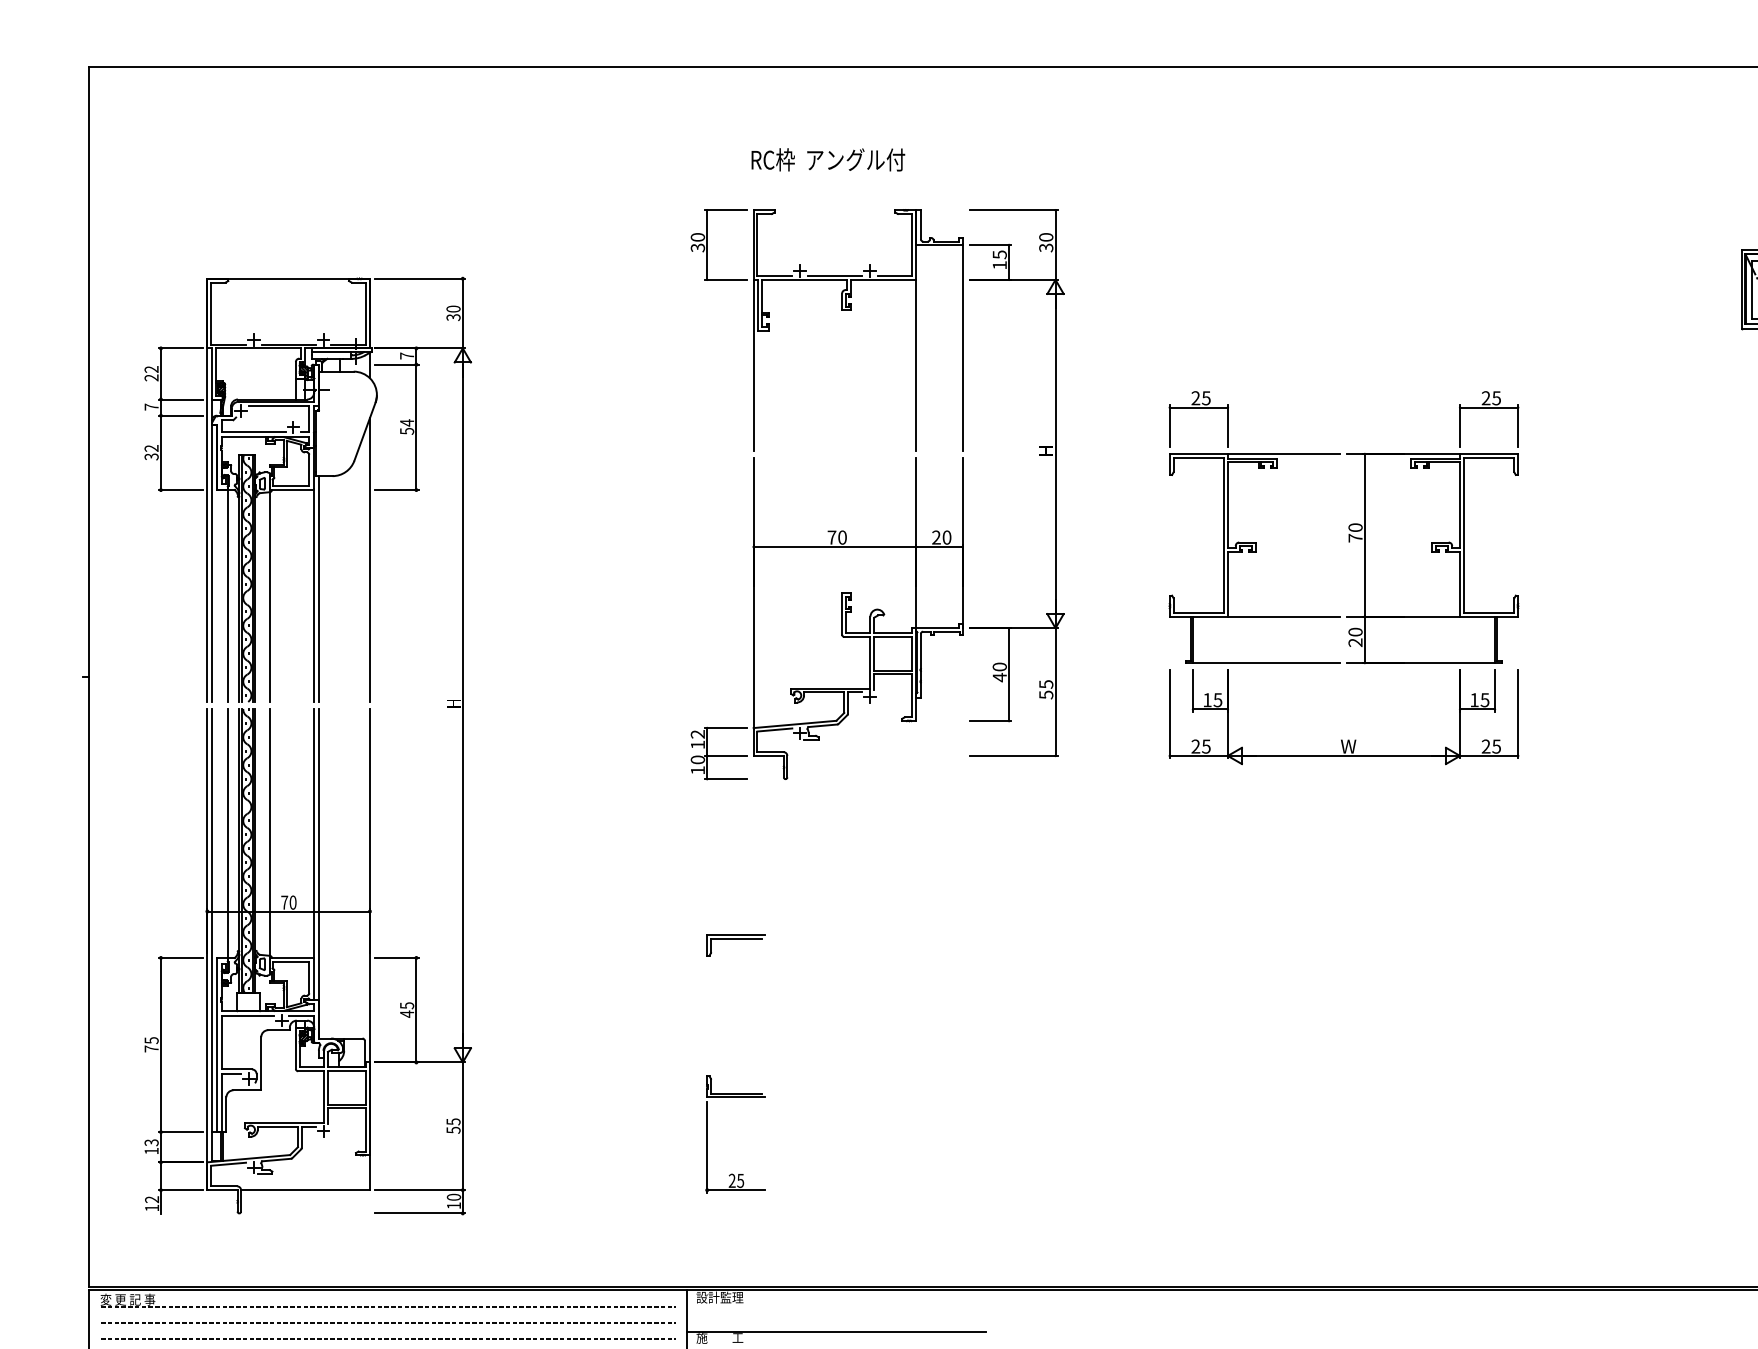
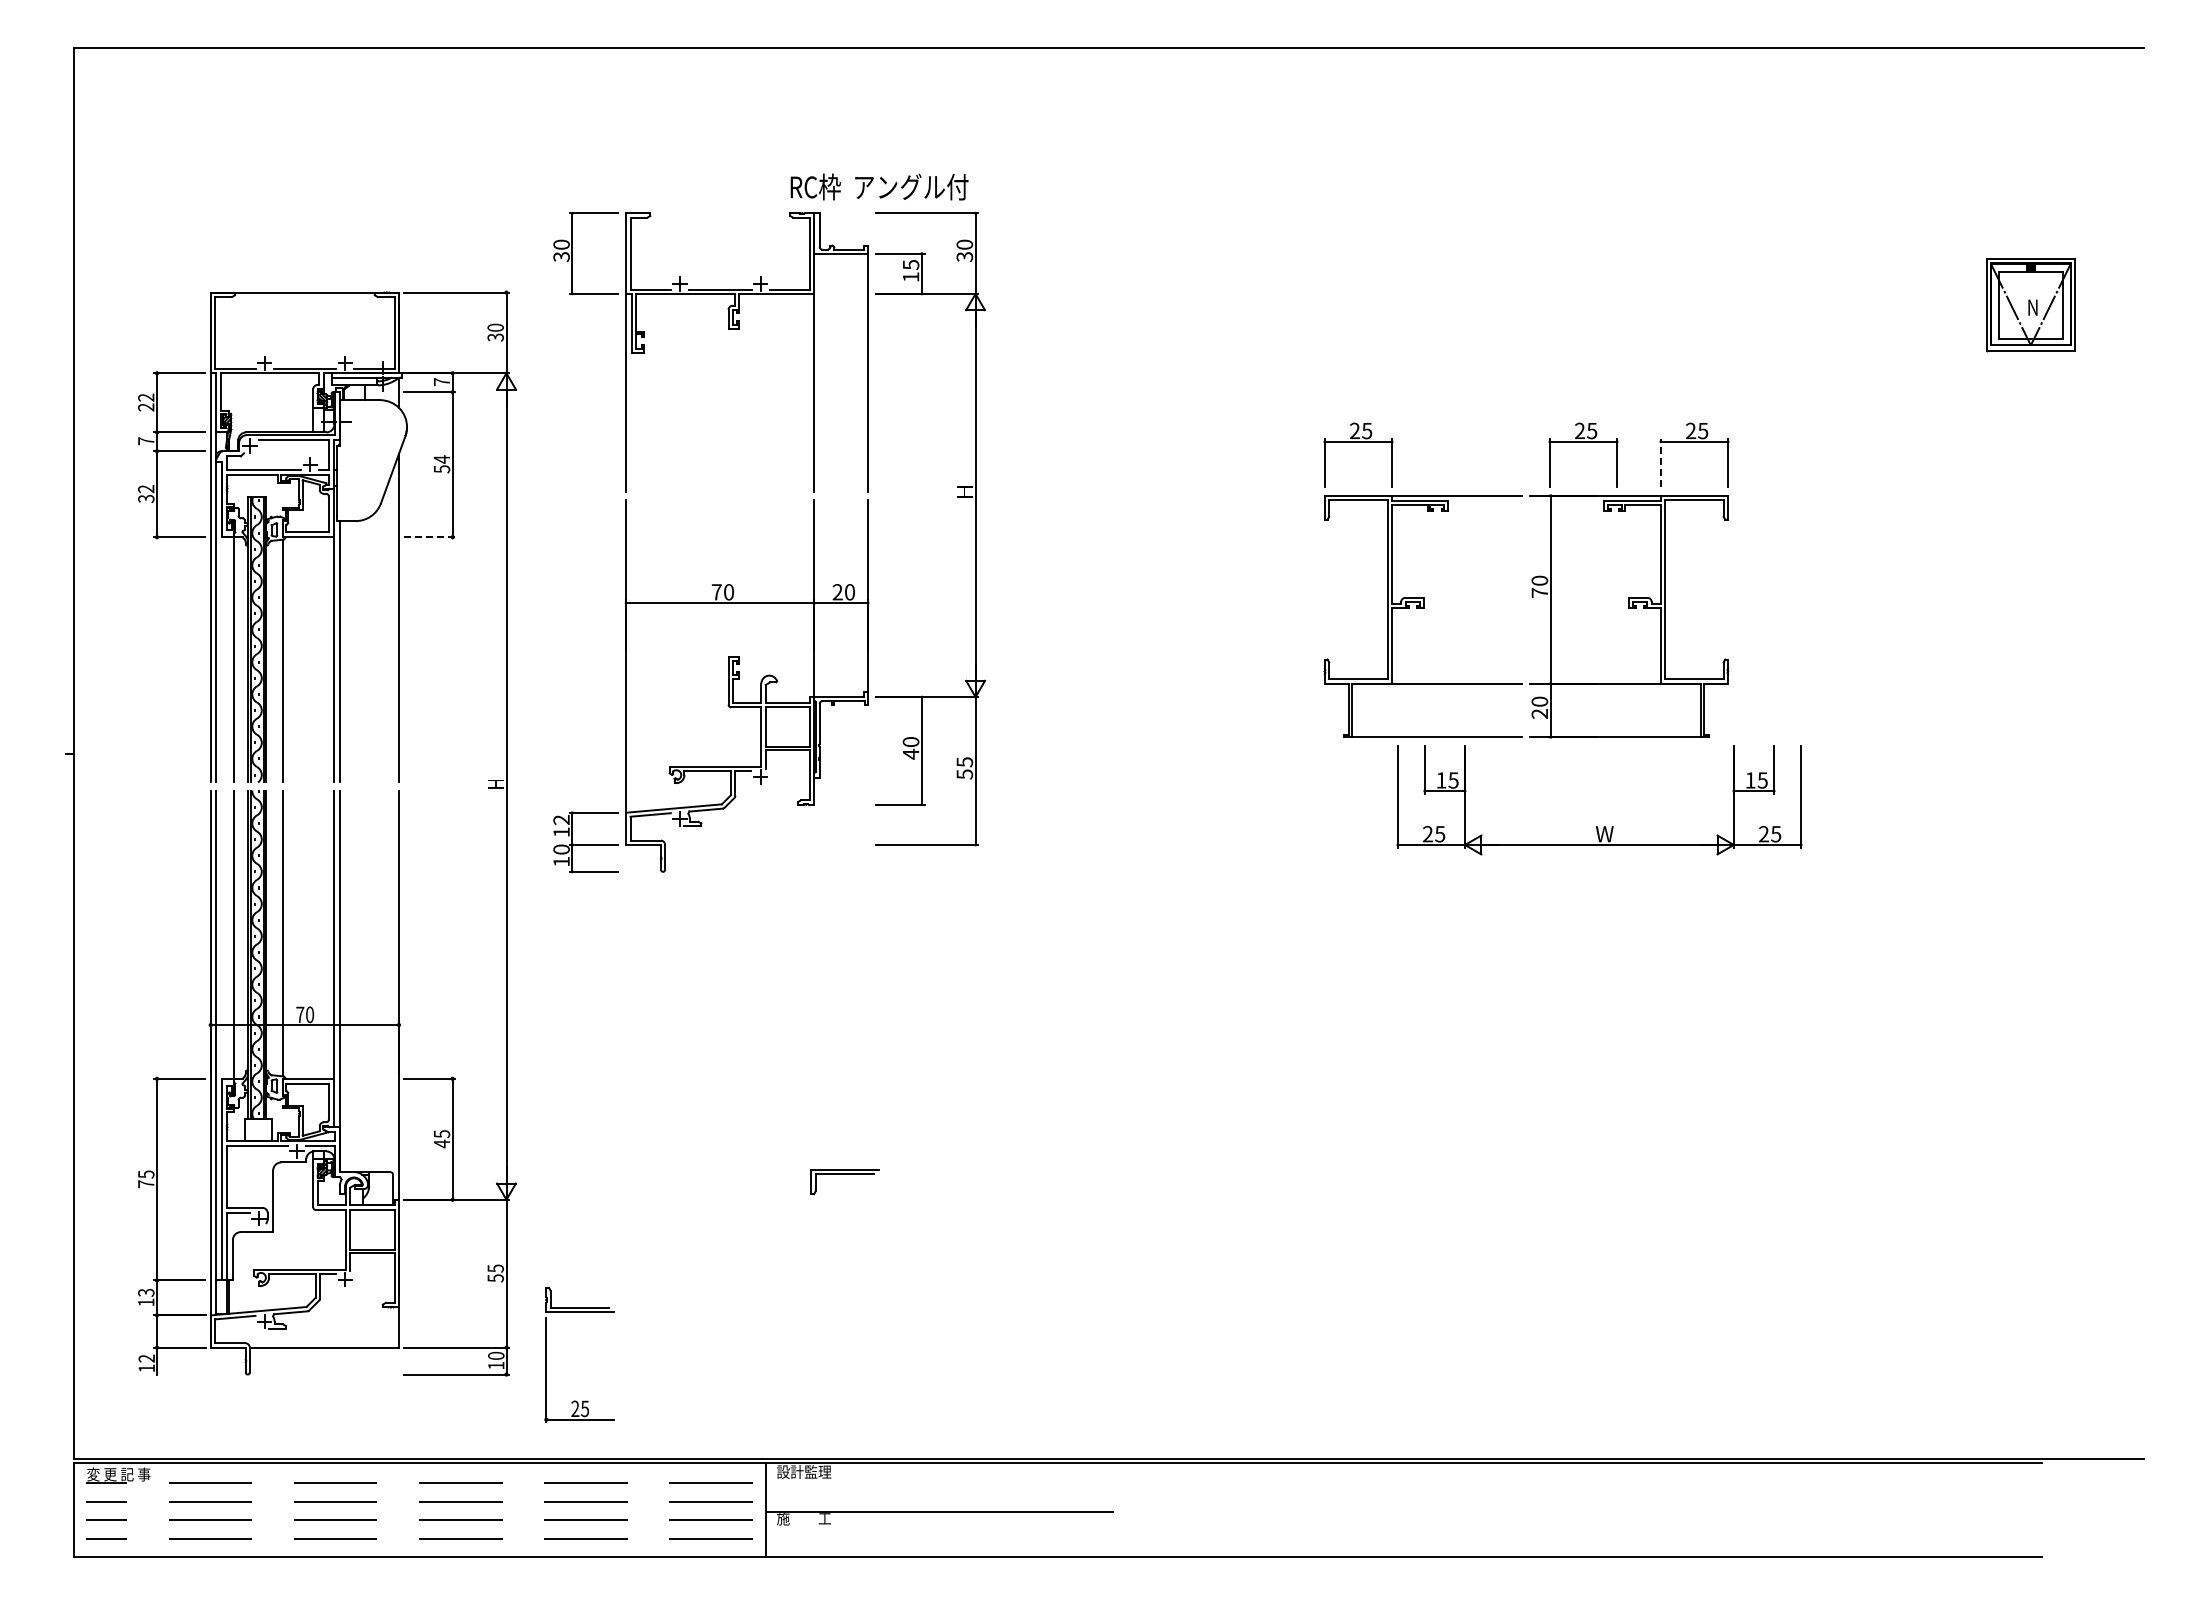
text: (828, 159) -> (879, 186), moved
part: (1393, 408) -> (1583, 442), added
line: (1459, 425) -> (1660, 462), solid -> dashed
line: (396, 490) -> (429, 537), solid -> dashed
part: (915, 494) -> (813, 542), moved
part: (1342, 739) -> (1597, 826), moved
part: (735, 938) -> (844, 1174), moved
part: (707, 1133) -> (546, 1354), moved

